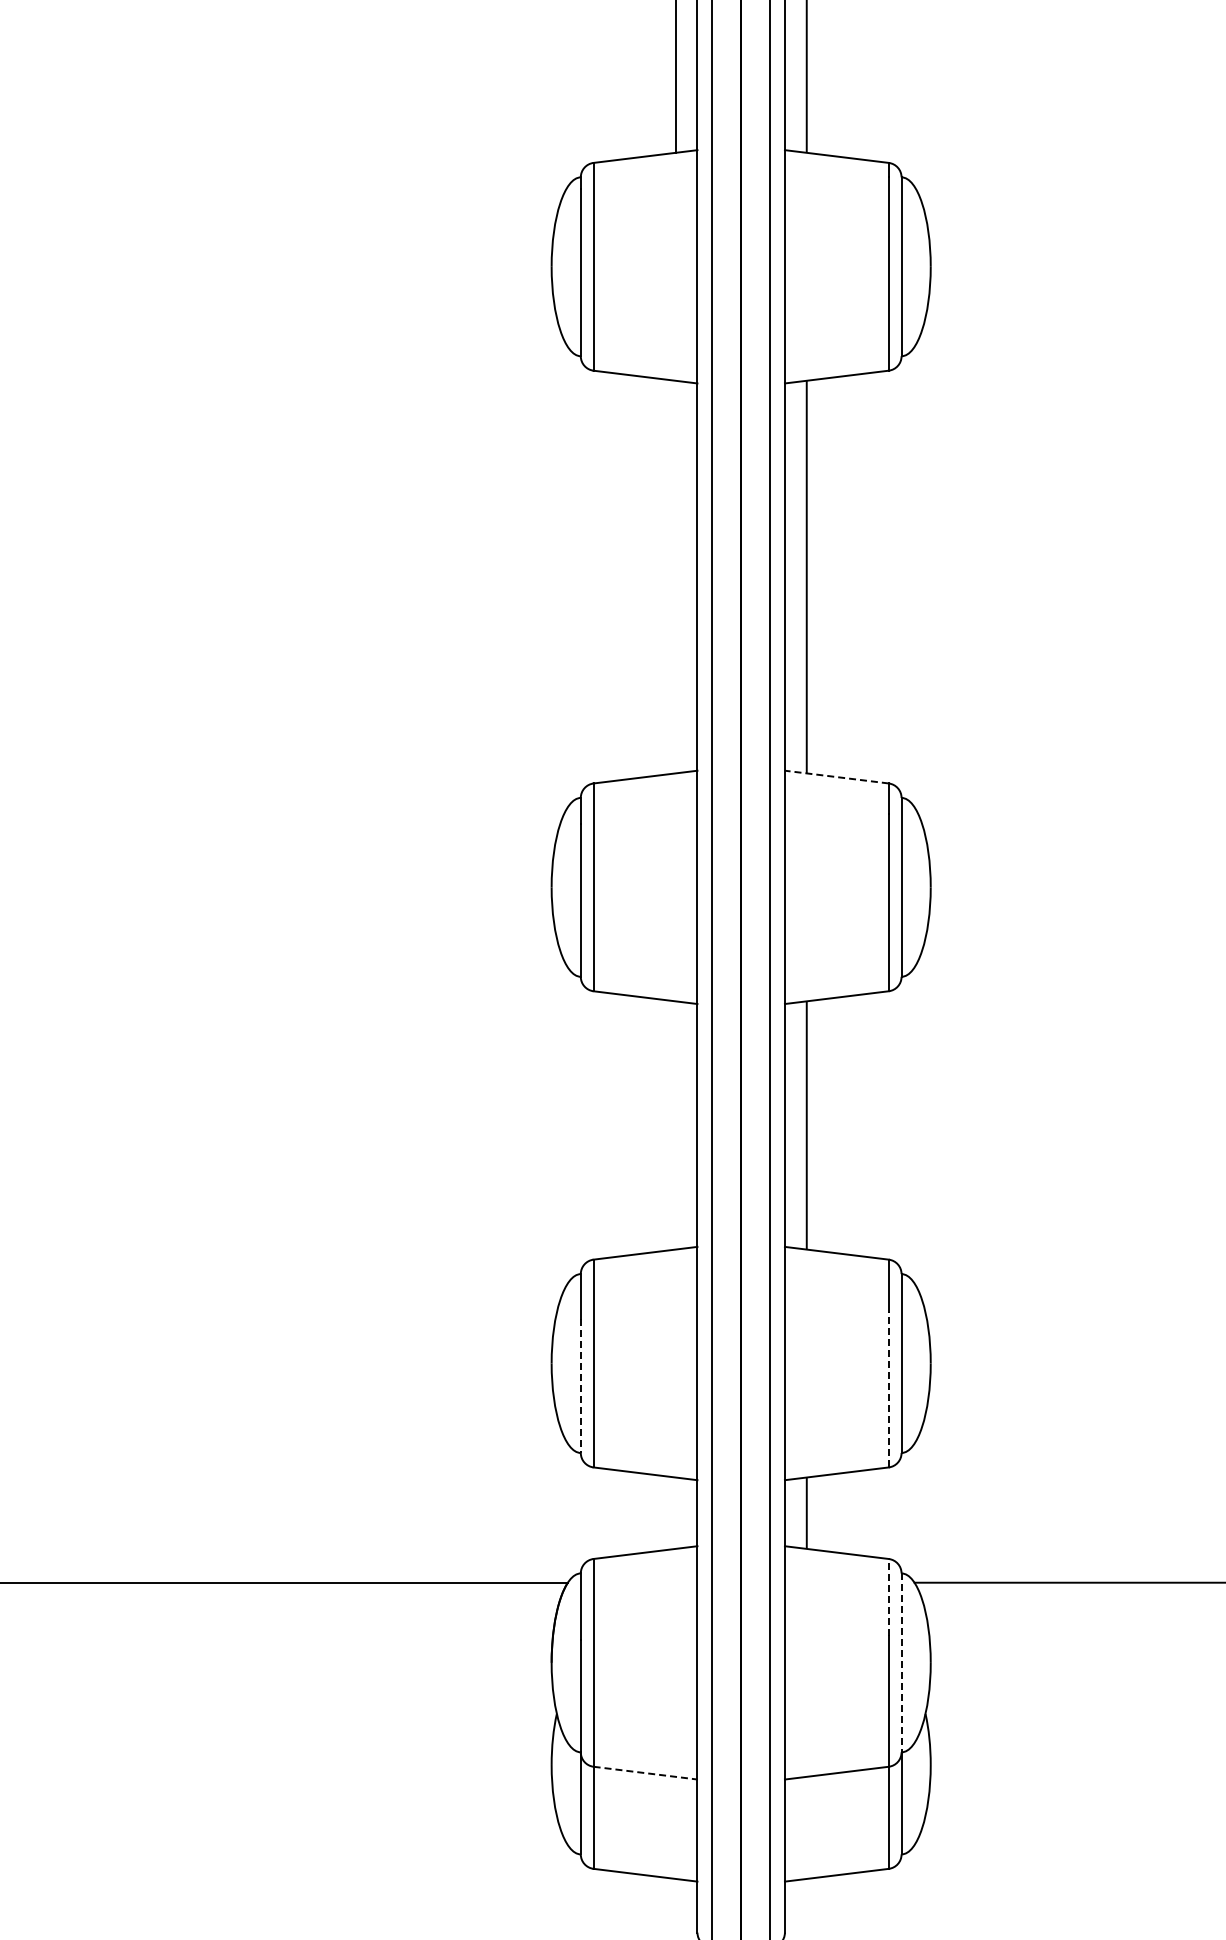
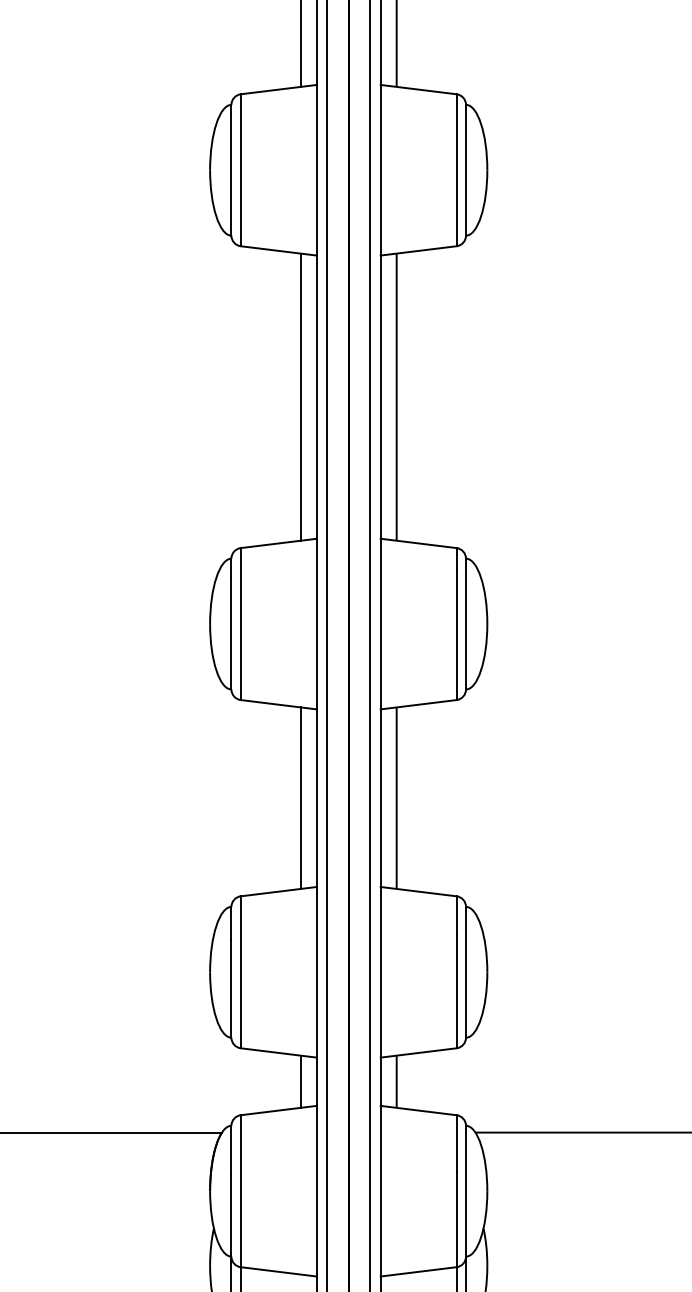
line: (675, 576) -> (300, 396), added
line: (836, 777) -> (418, 543), dashed -> solid
line: (675, 1125) -> (300, 798), added
line: (580, 1386) -> (231, 989), dashed -> solid
line: (888, 1389) -> (456, 991), dashed -> solid
line: (675, 1512) -> (300, 1081), added
line: (888, 1597) -> (456, 1143), dashed -> solid
line: (901, 1663) -> (465, 1191), dashed -> solid
line: (646, 1773) -> (279, 1272), dashed -> solid

